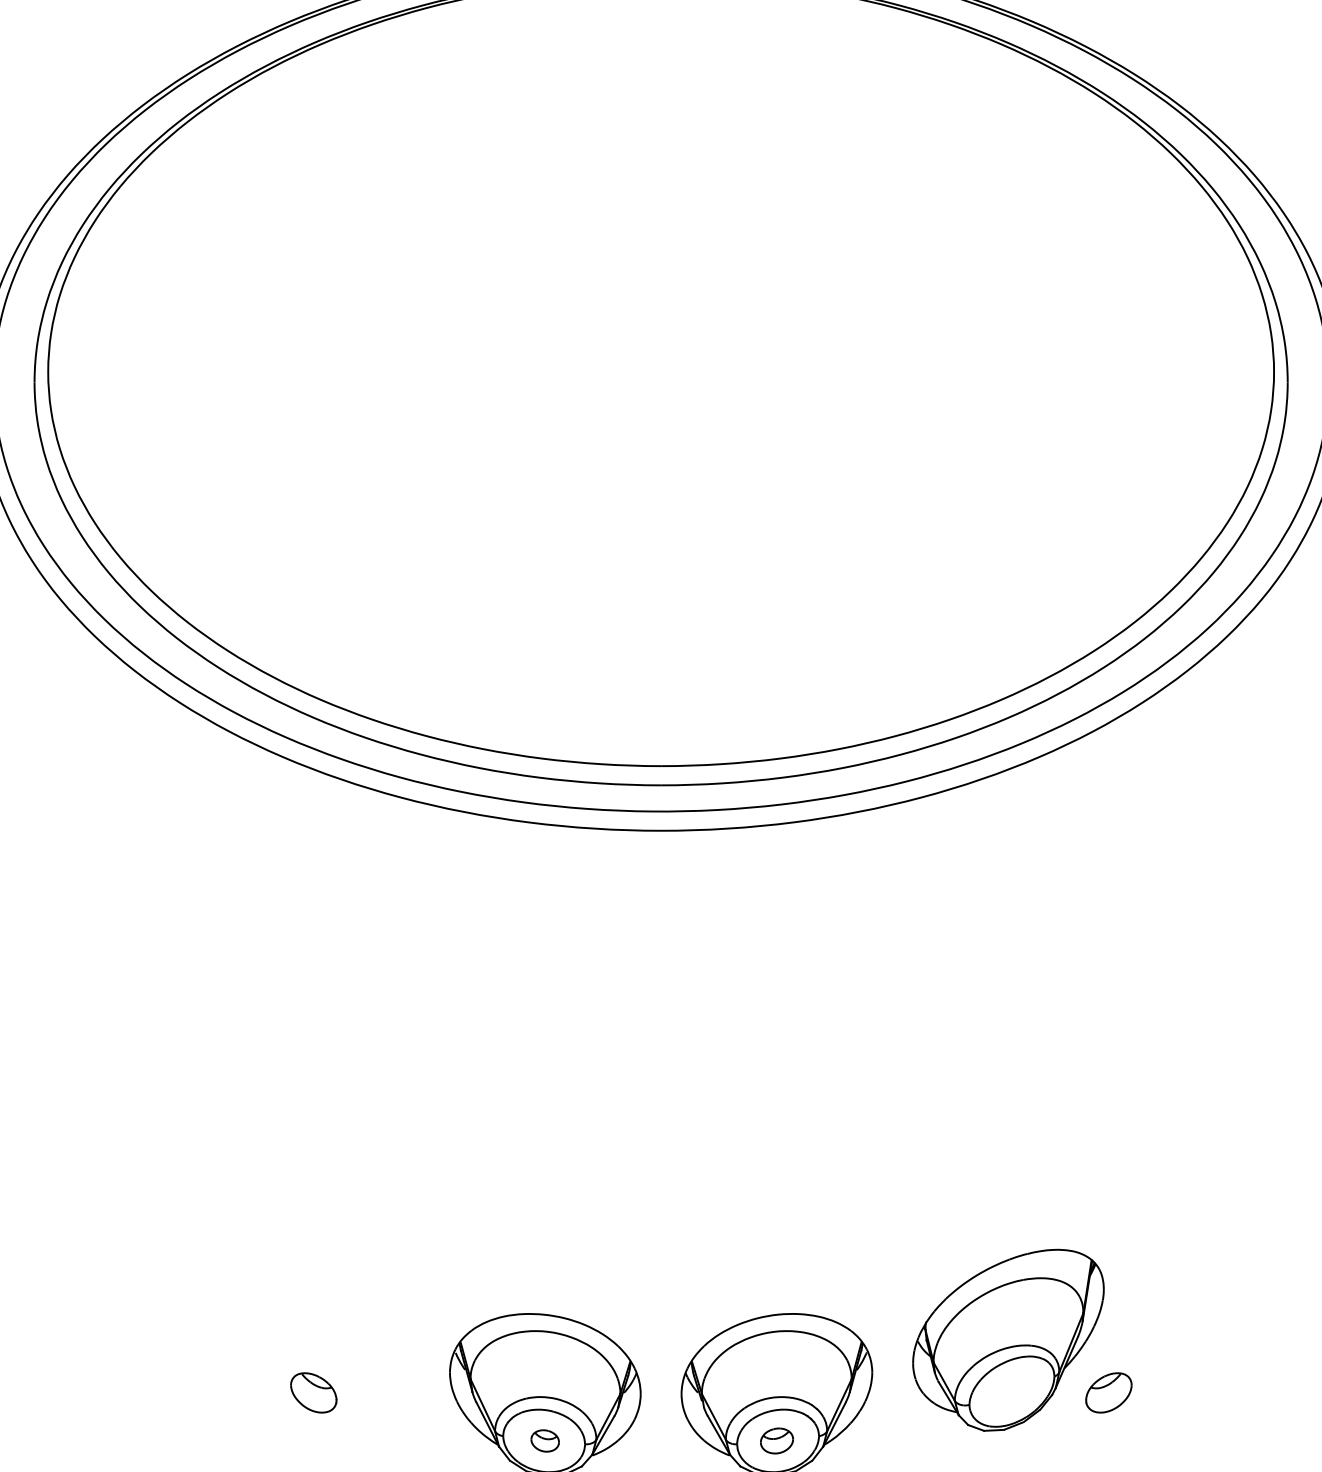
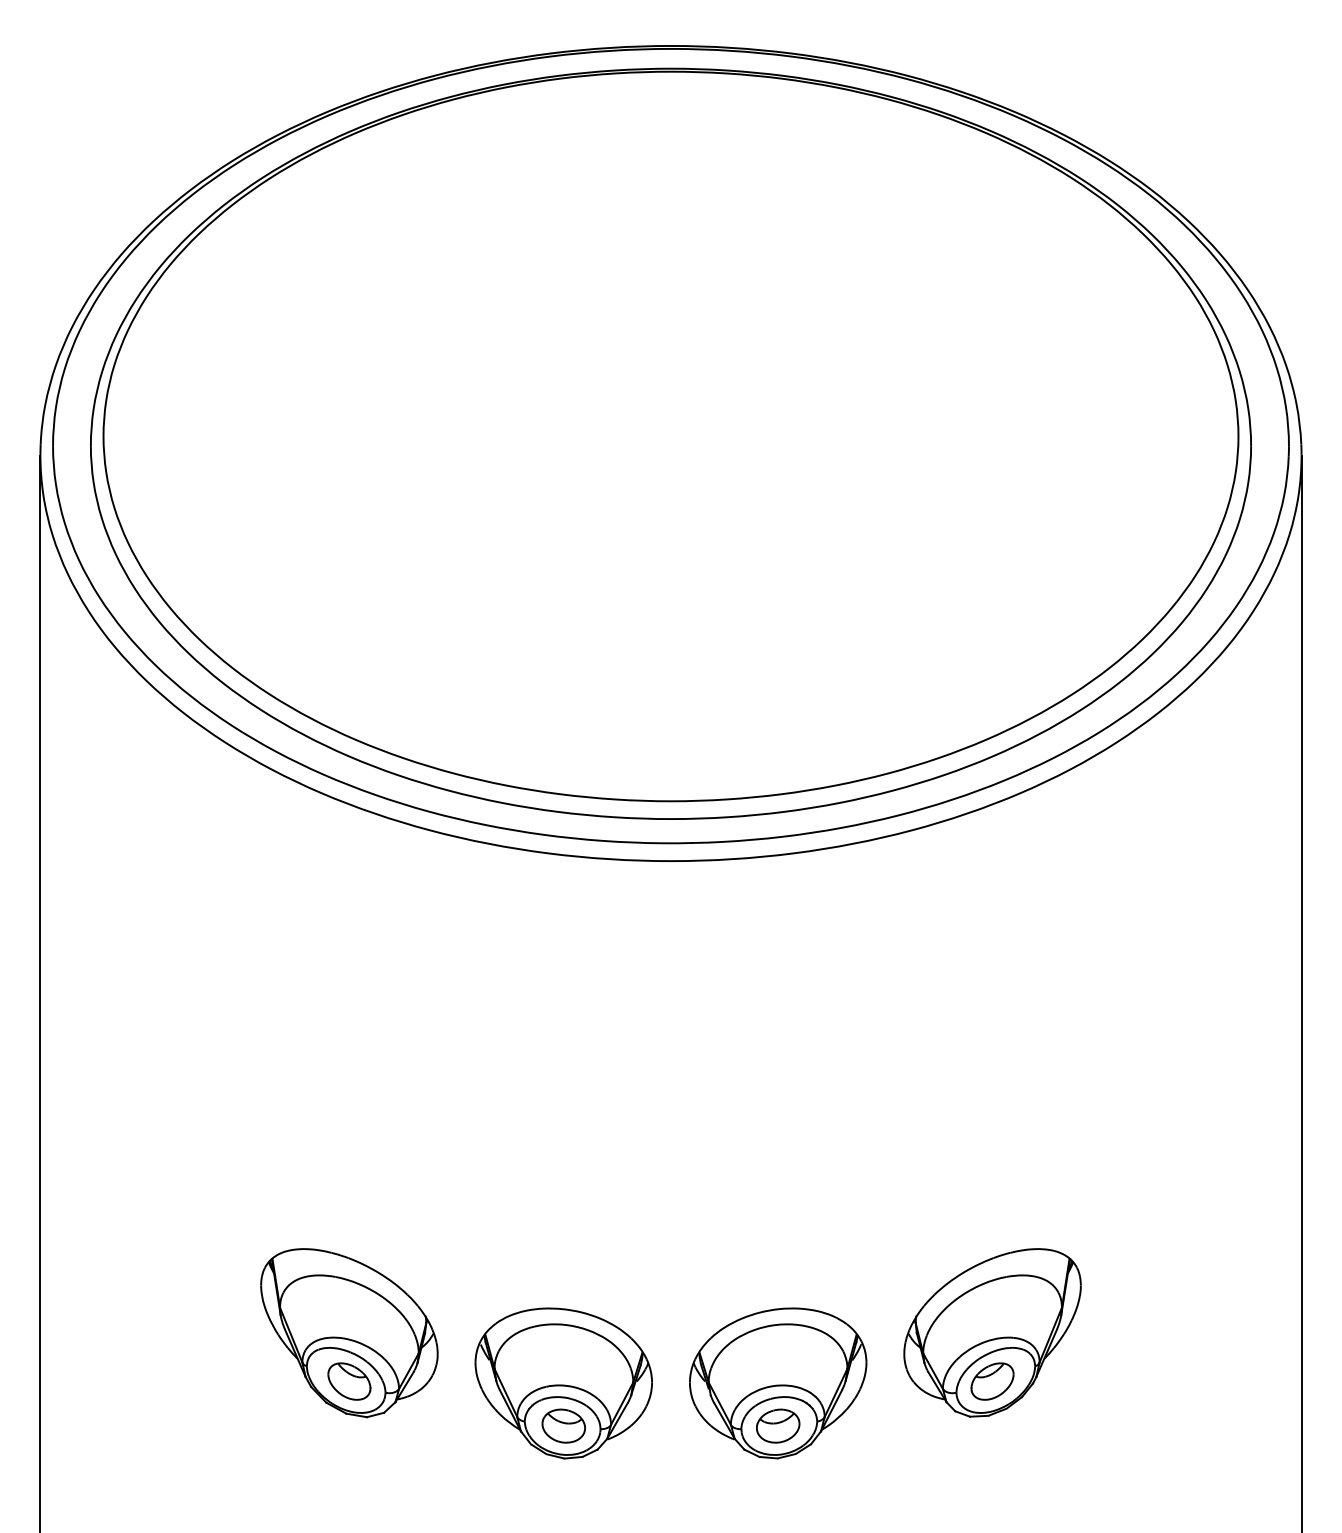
part: (313, 1340) -> (349, 1333), added
part: (1108, 1392) -> (992, 1381), moved
part: (545, 1440) -> (563, 1425), size x1.67
part: (777, 1440) -> (778, 1425), size x1.43

